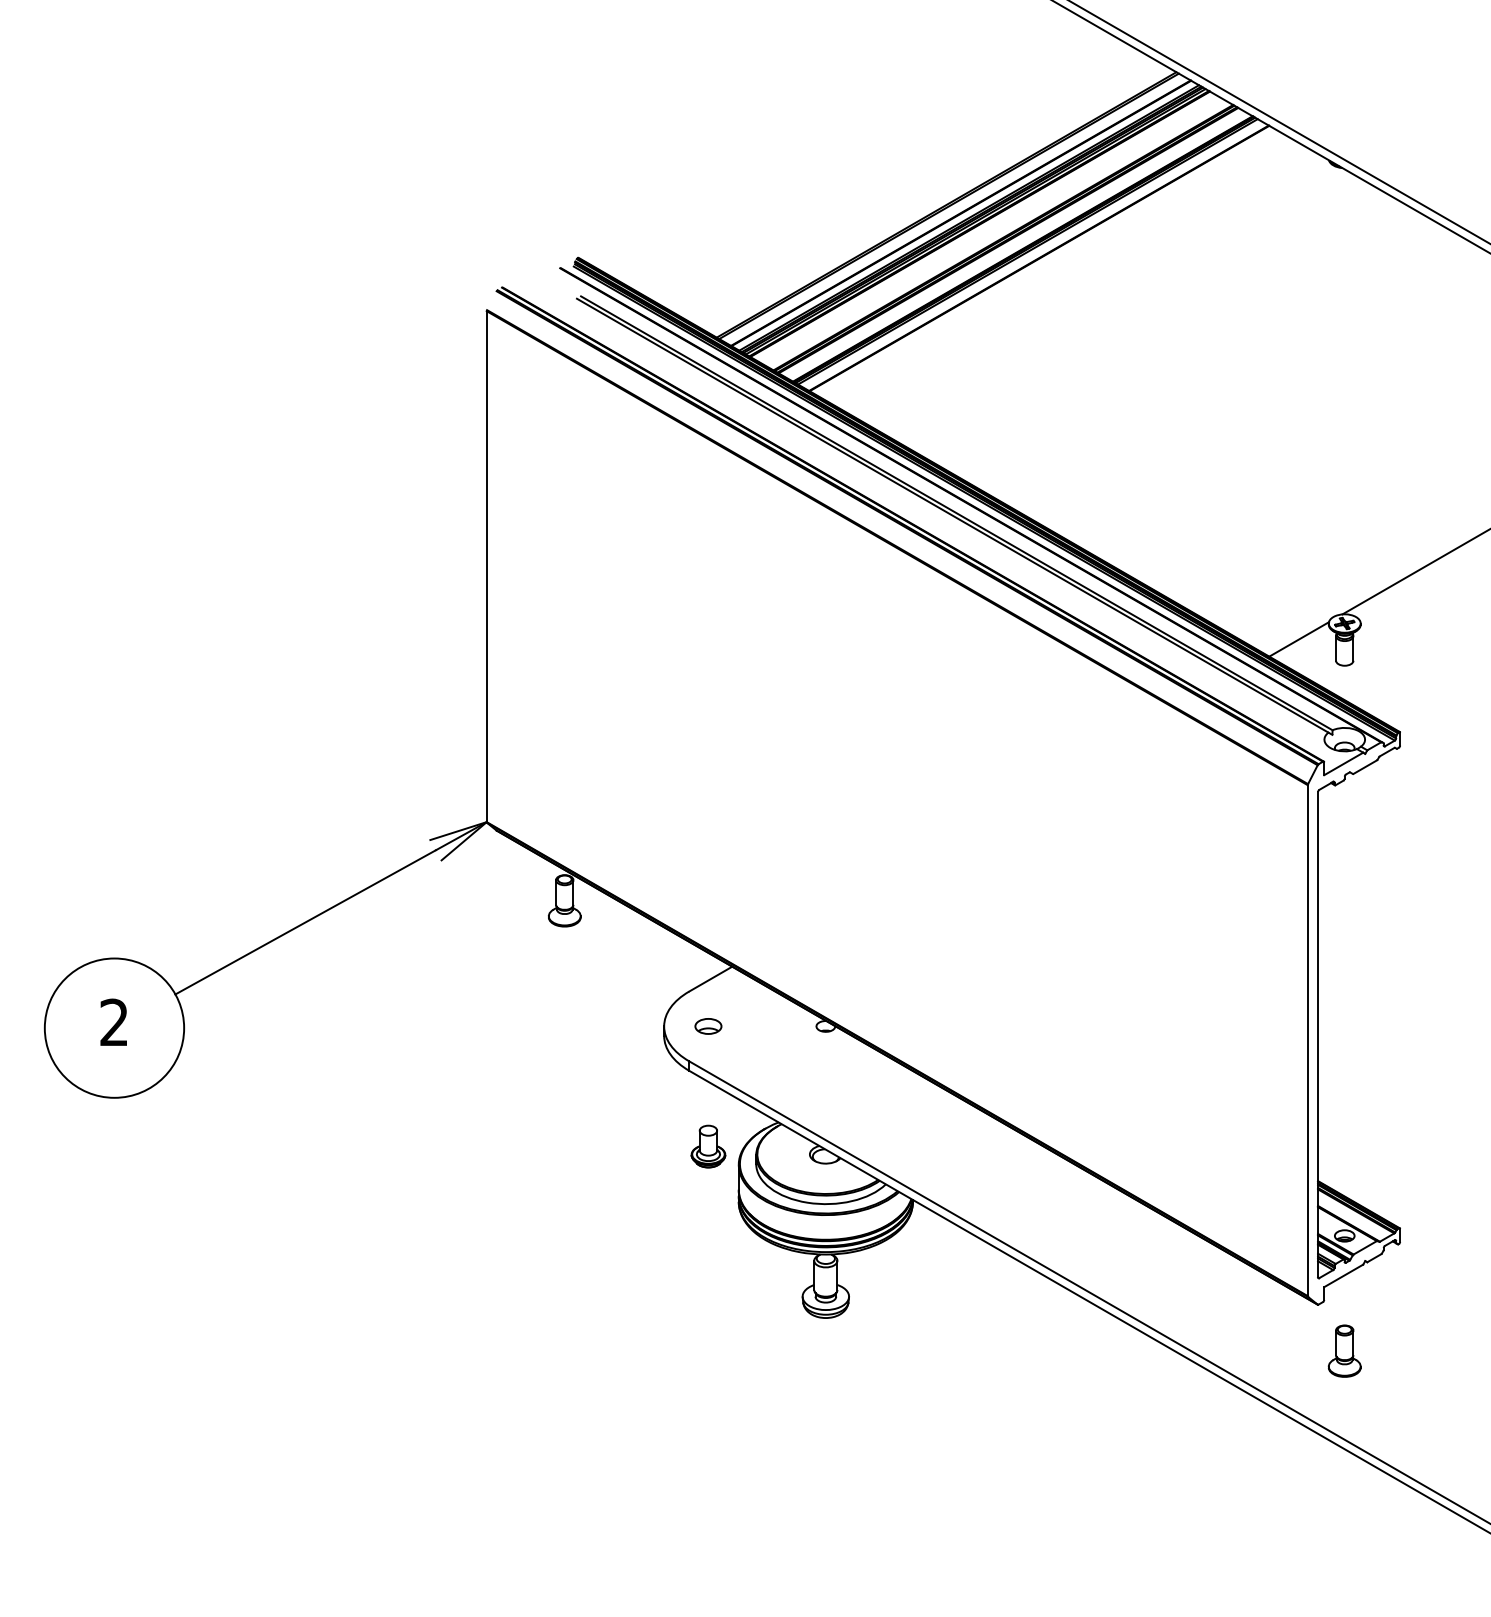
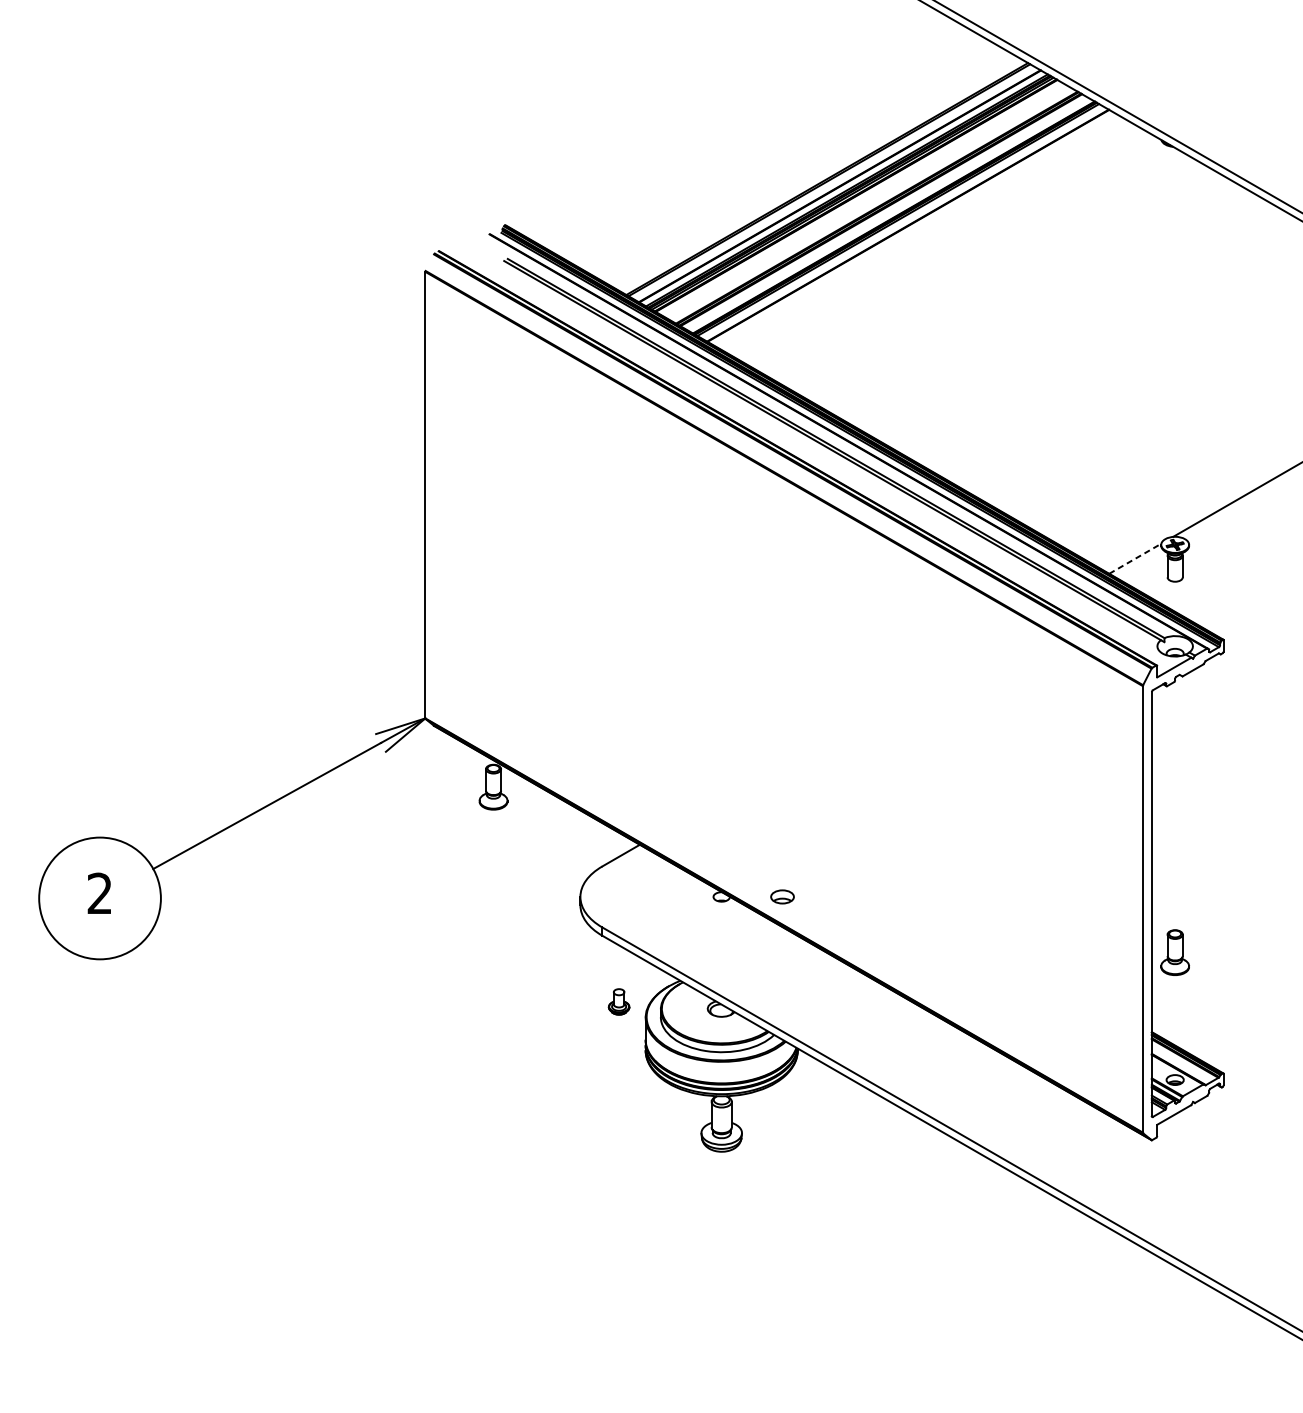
line: (1299, 639) -> (1135, 558), solid -> dashed
part: (708, 1026) -> (782, 897), moved
part: (708, 1146) -> (619, 1001), size x0.7
part: (1344, 1350) -> (1174, 952), moved

